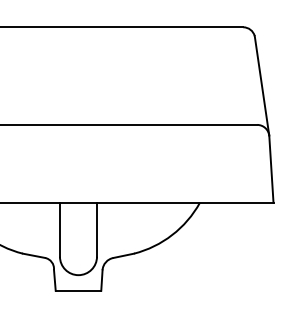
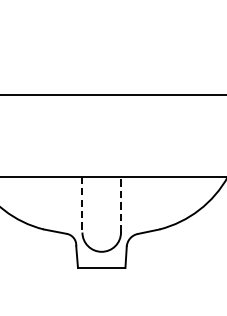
line: (59, 229) -> (81, 204), solid -> dashed
line: (97, 229) -> (121, 204), solid -> dashed

